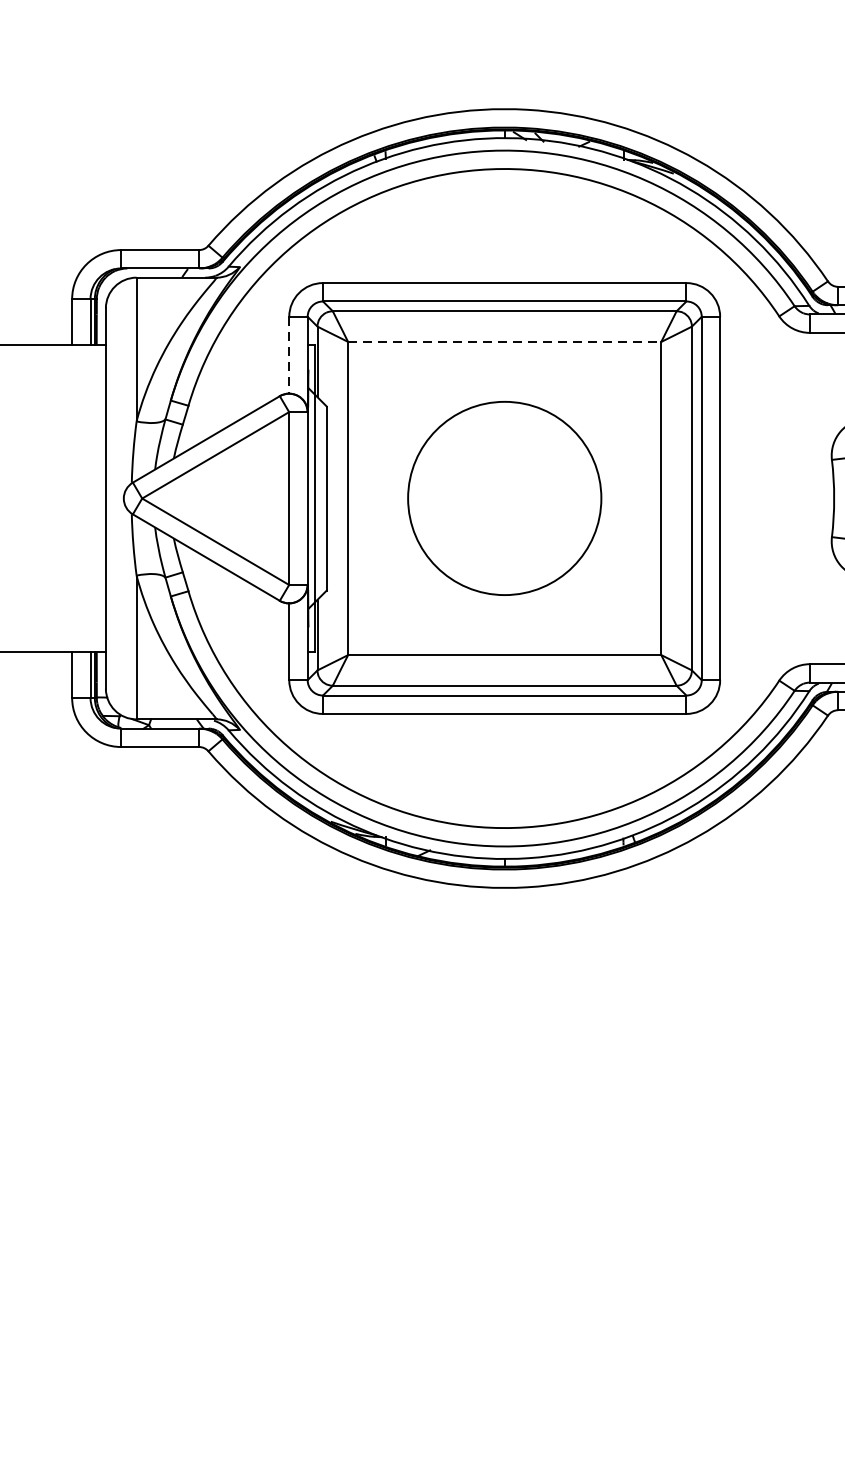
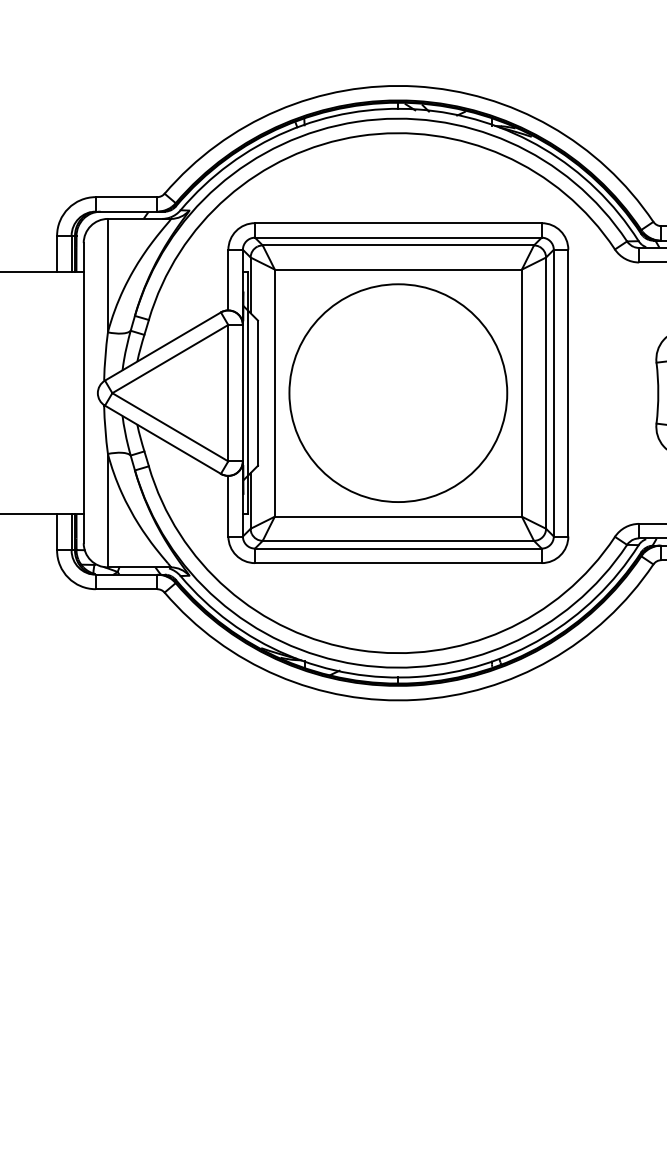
line: (504, 341) -> (398, 269), dashed -> solid
line: (289, 355) -> (228, 280), dashed -> solid
circle: (504, 497) -> (398, 392), size x1.43

